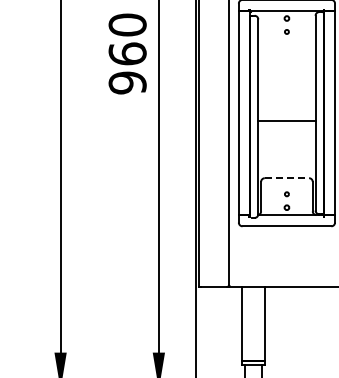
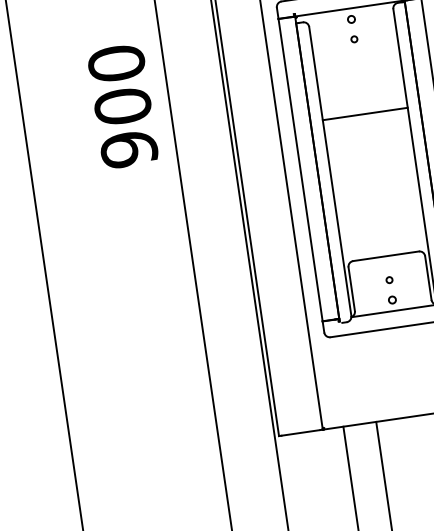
text: (127, 53) -> (122, 105), 960 -> 900
line: (286, 121) -> (364, 114), moved
line: (287, 178) -> (386, 256), dashed -> solid

